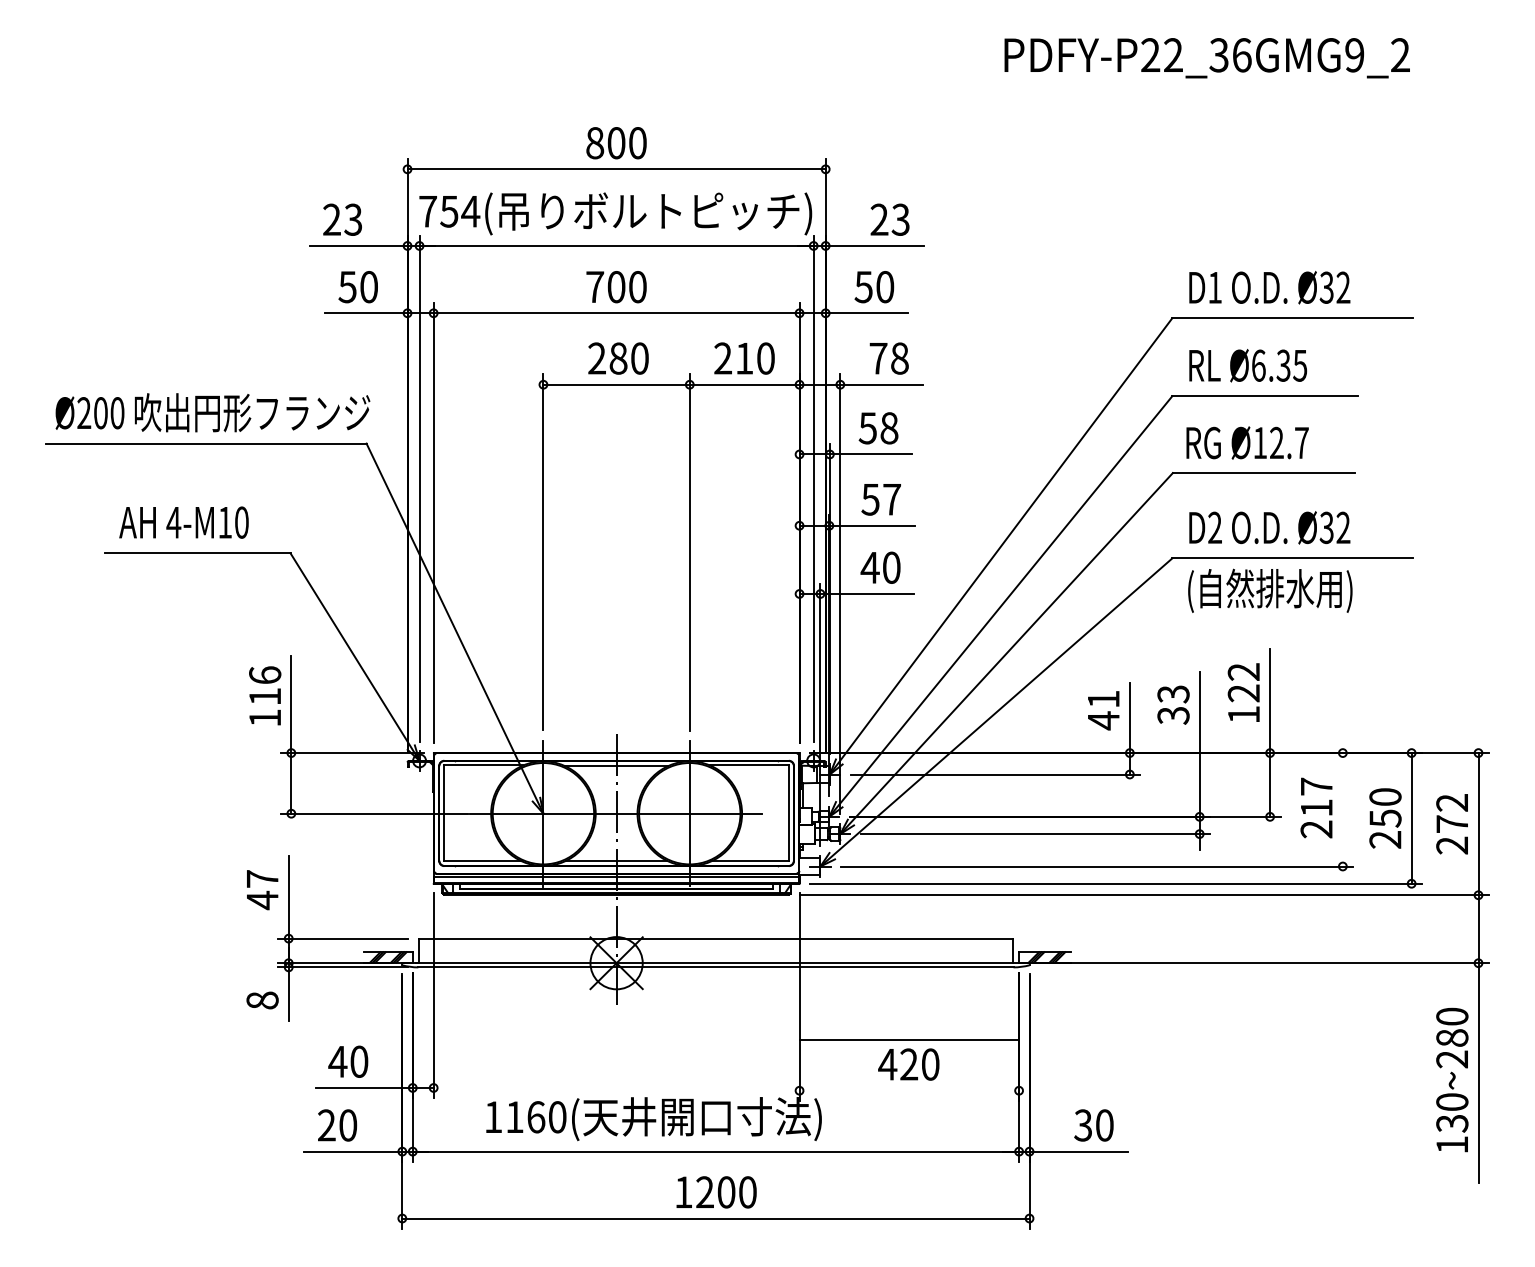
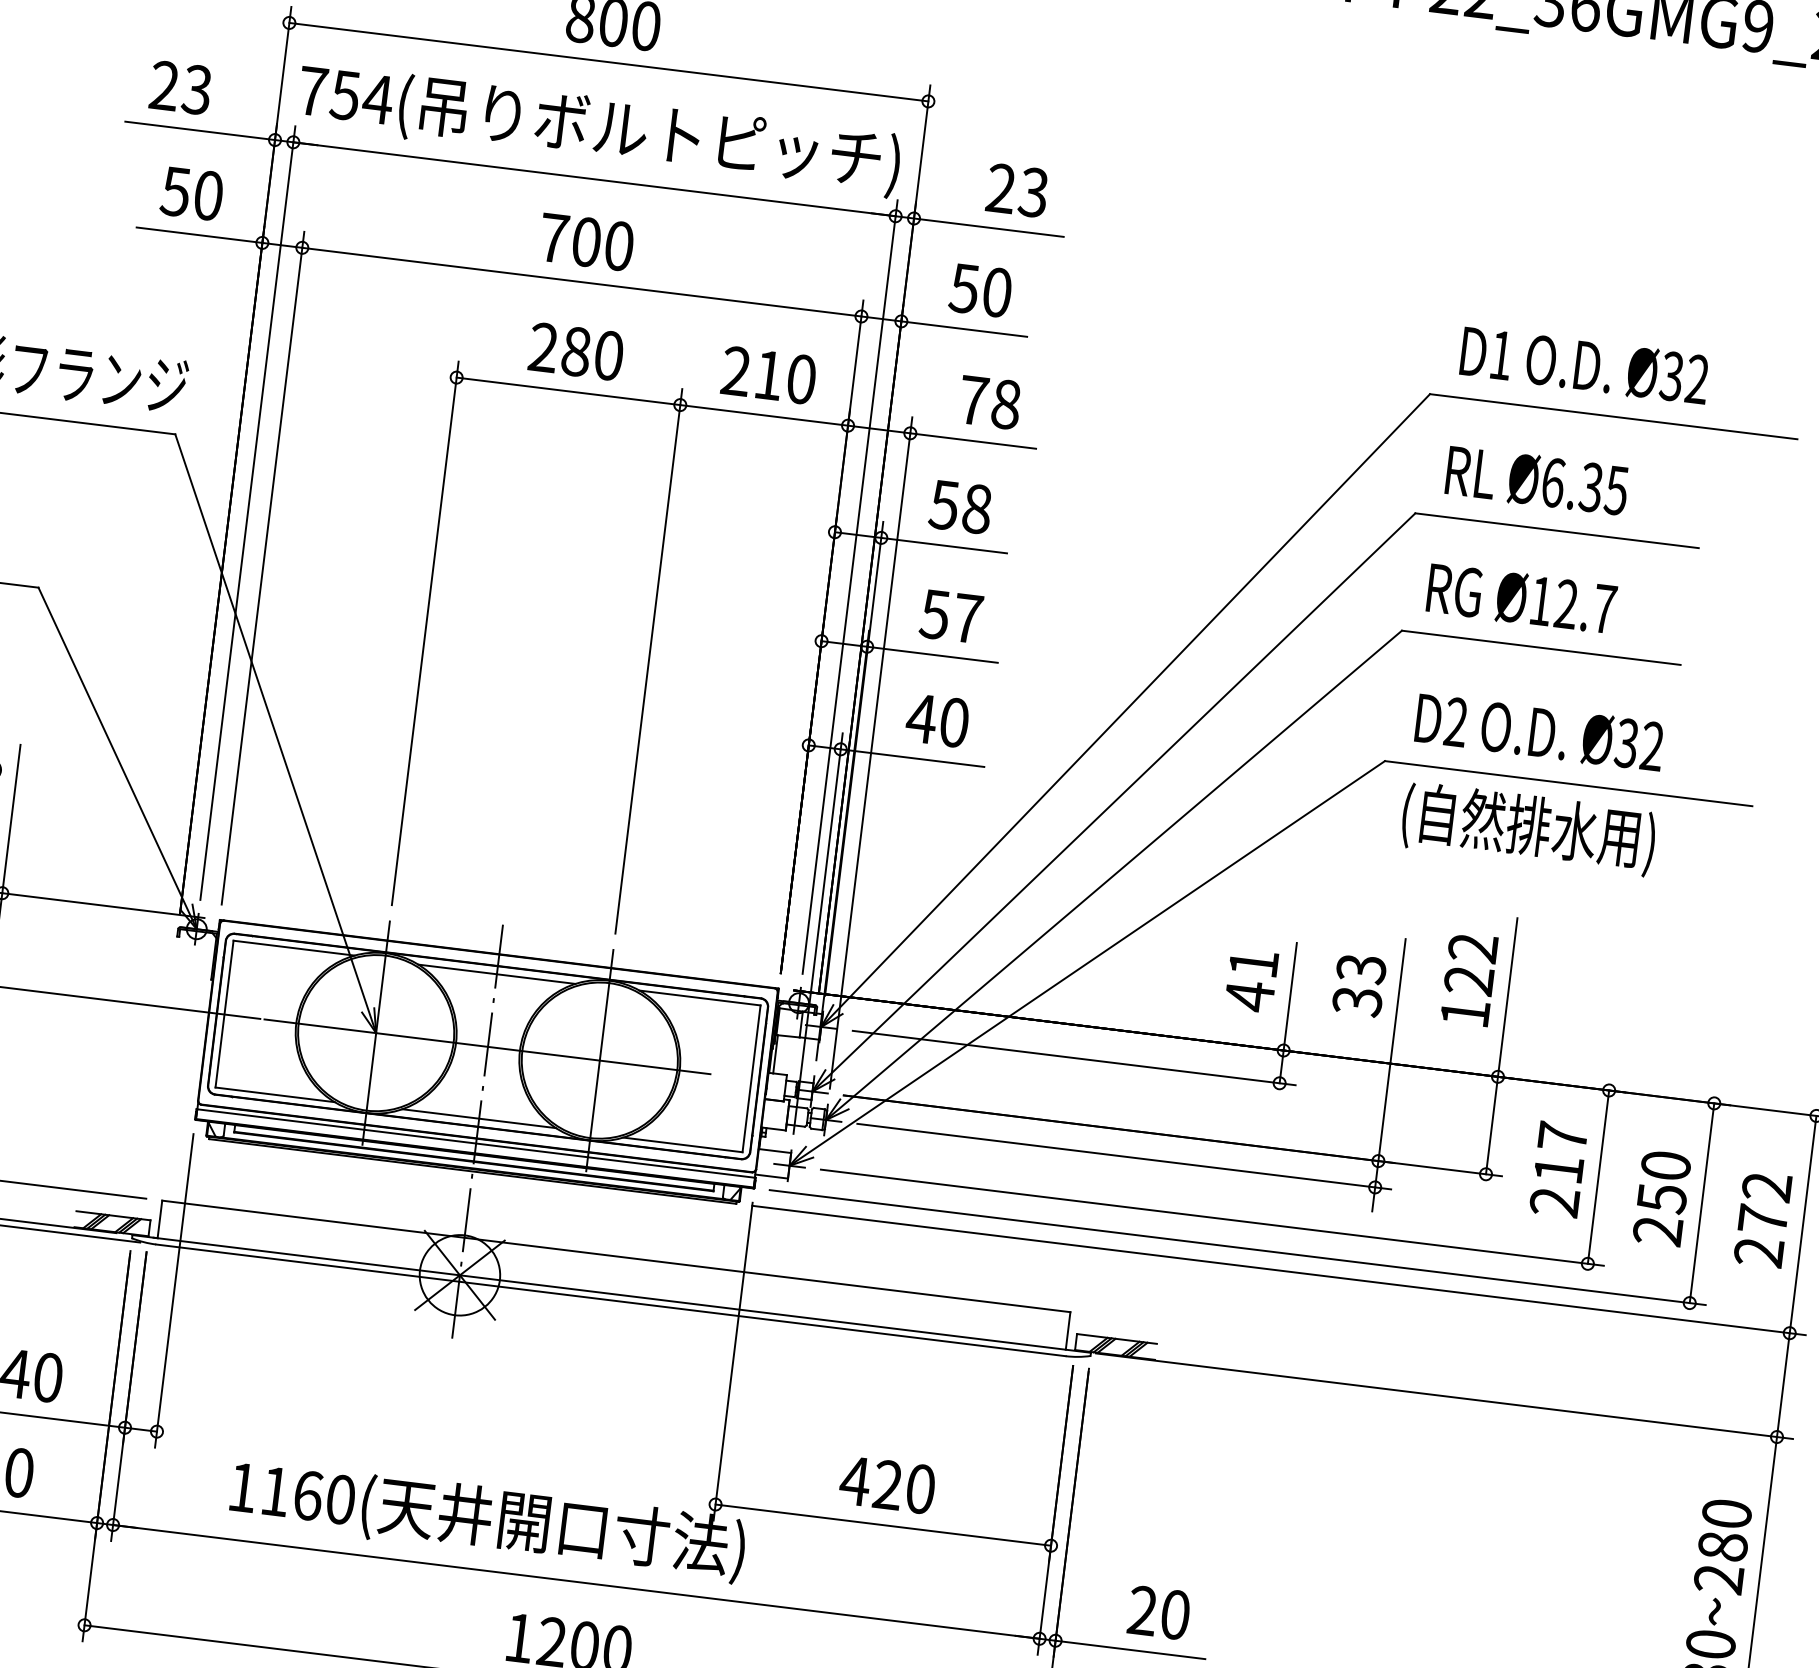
line: (1342, 809) -> (1598, 1176), added
line: (909, 1039) -> (883, 1524), moved
text: (1083, 1125) -> (1142, 1610), 30 -> 20

